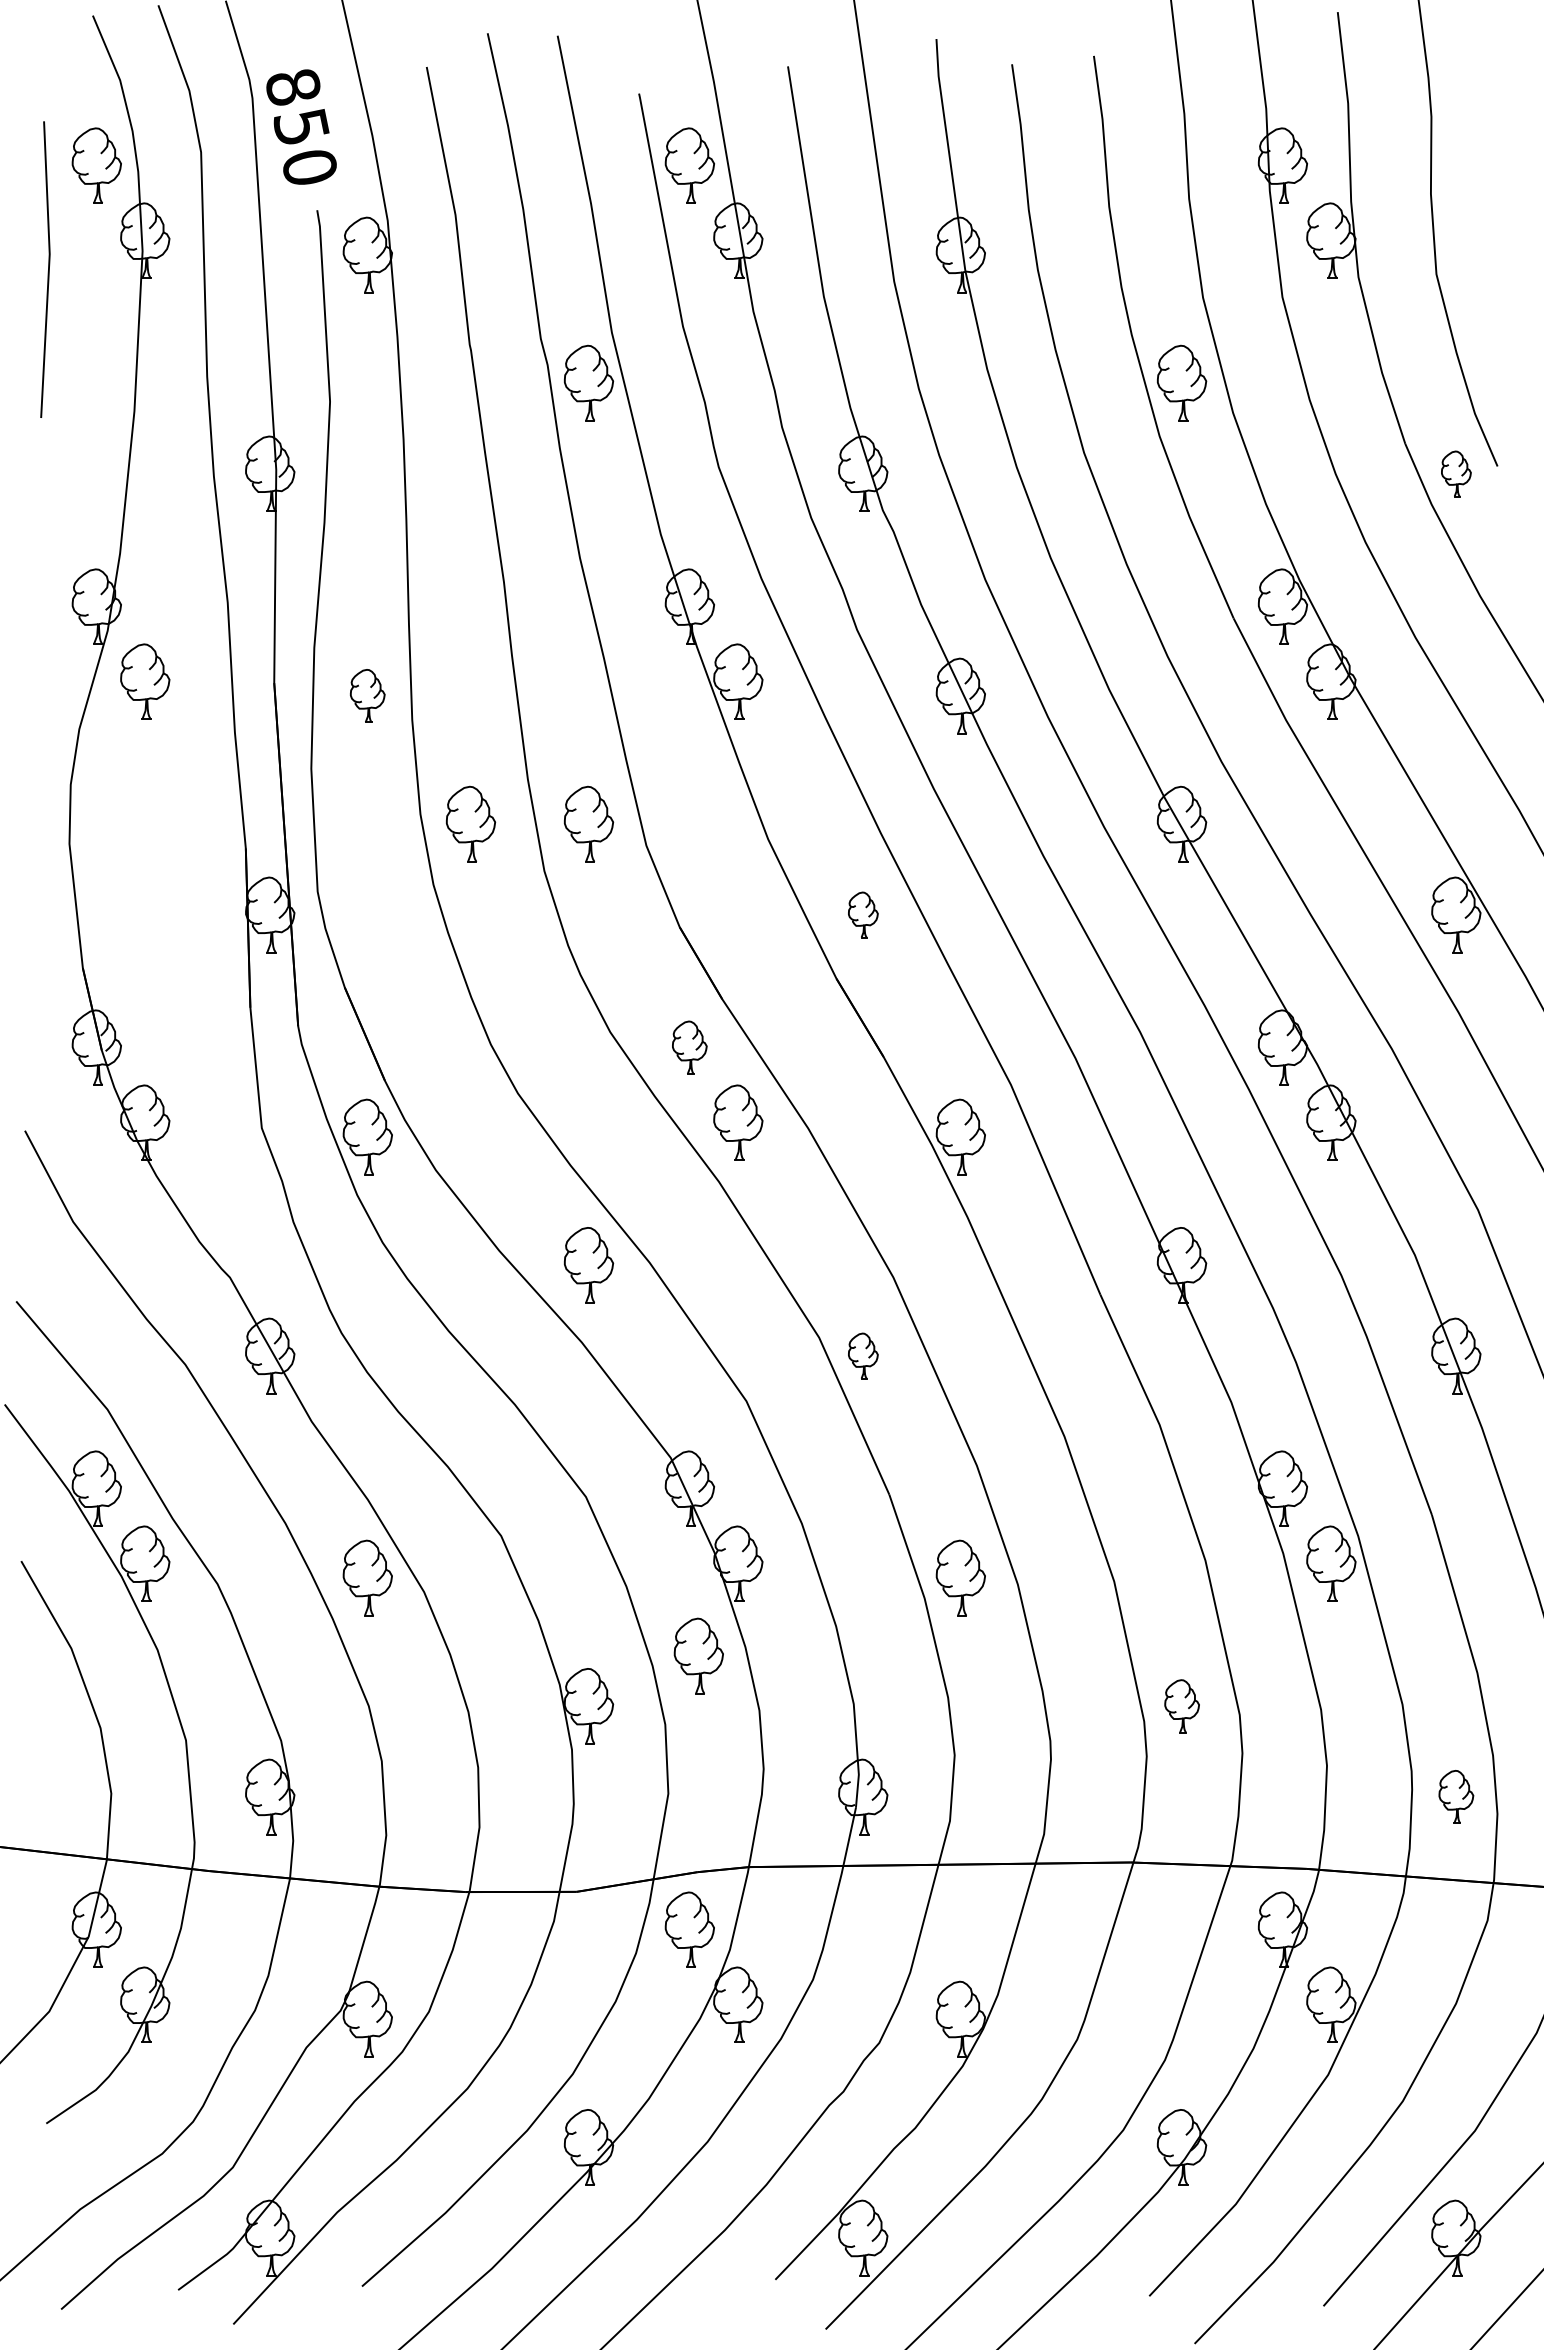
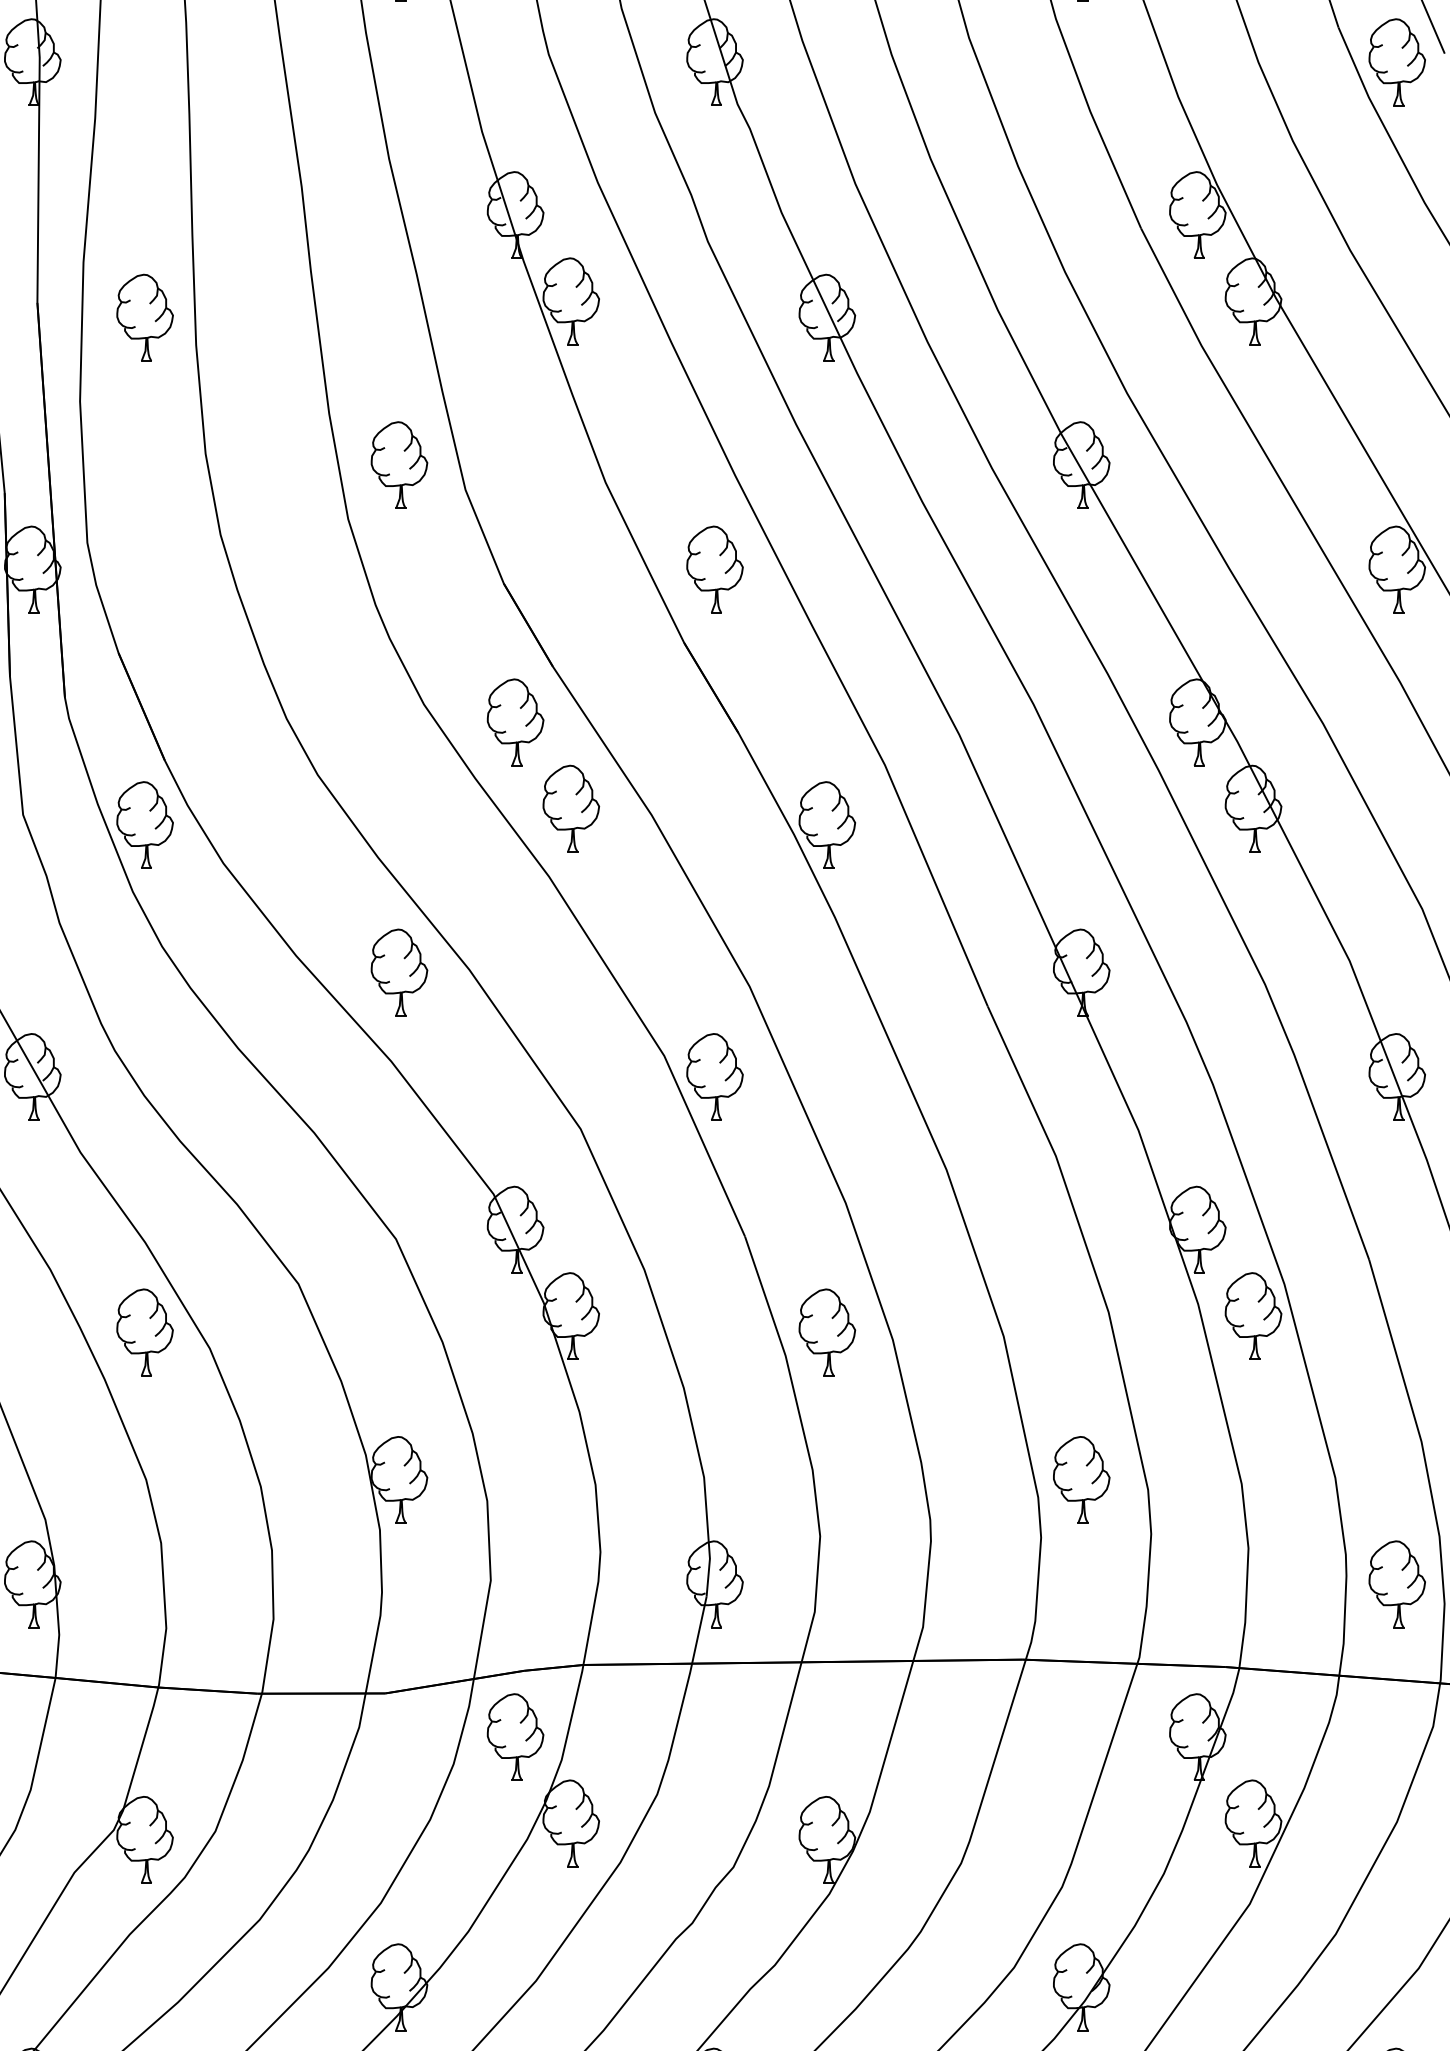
part: (1456, 473) -> (1397, 61), size x1.67
part: (367, 695) -> (144, 317), size x1.43
part: (471, 823) -> (264, 464), removed
part: (863, 914) -> (715, 569), size x1.67
part: (689, 1047) -> (515, 722), size x1.43
part: (863, 1355) -> (715, 1076), size x1.67
part: (698, 1655) -> (525, 1421), removed
part: (1182, 1706) -> (1082, 1480), size x1.43
part: (1456, 1796) -> (1397, 1583), size x1.43

